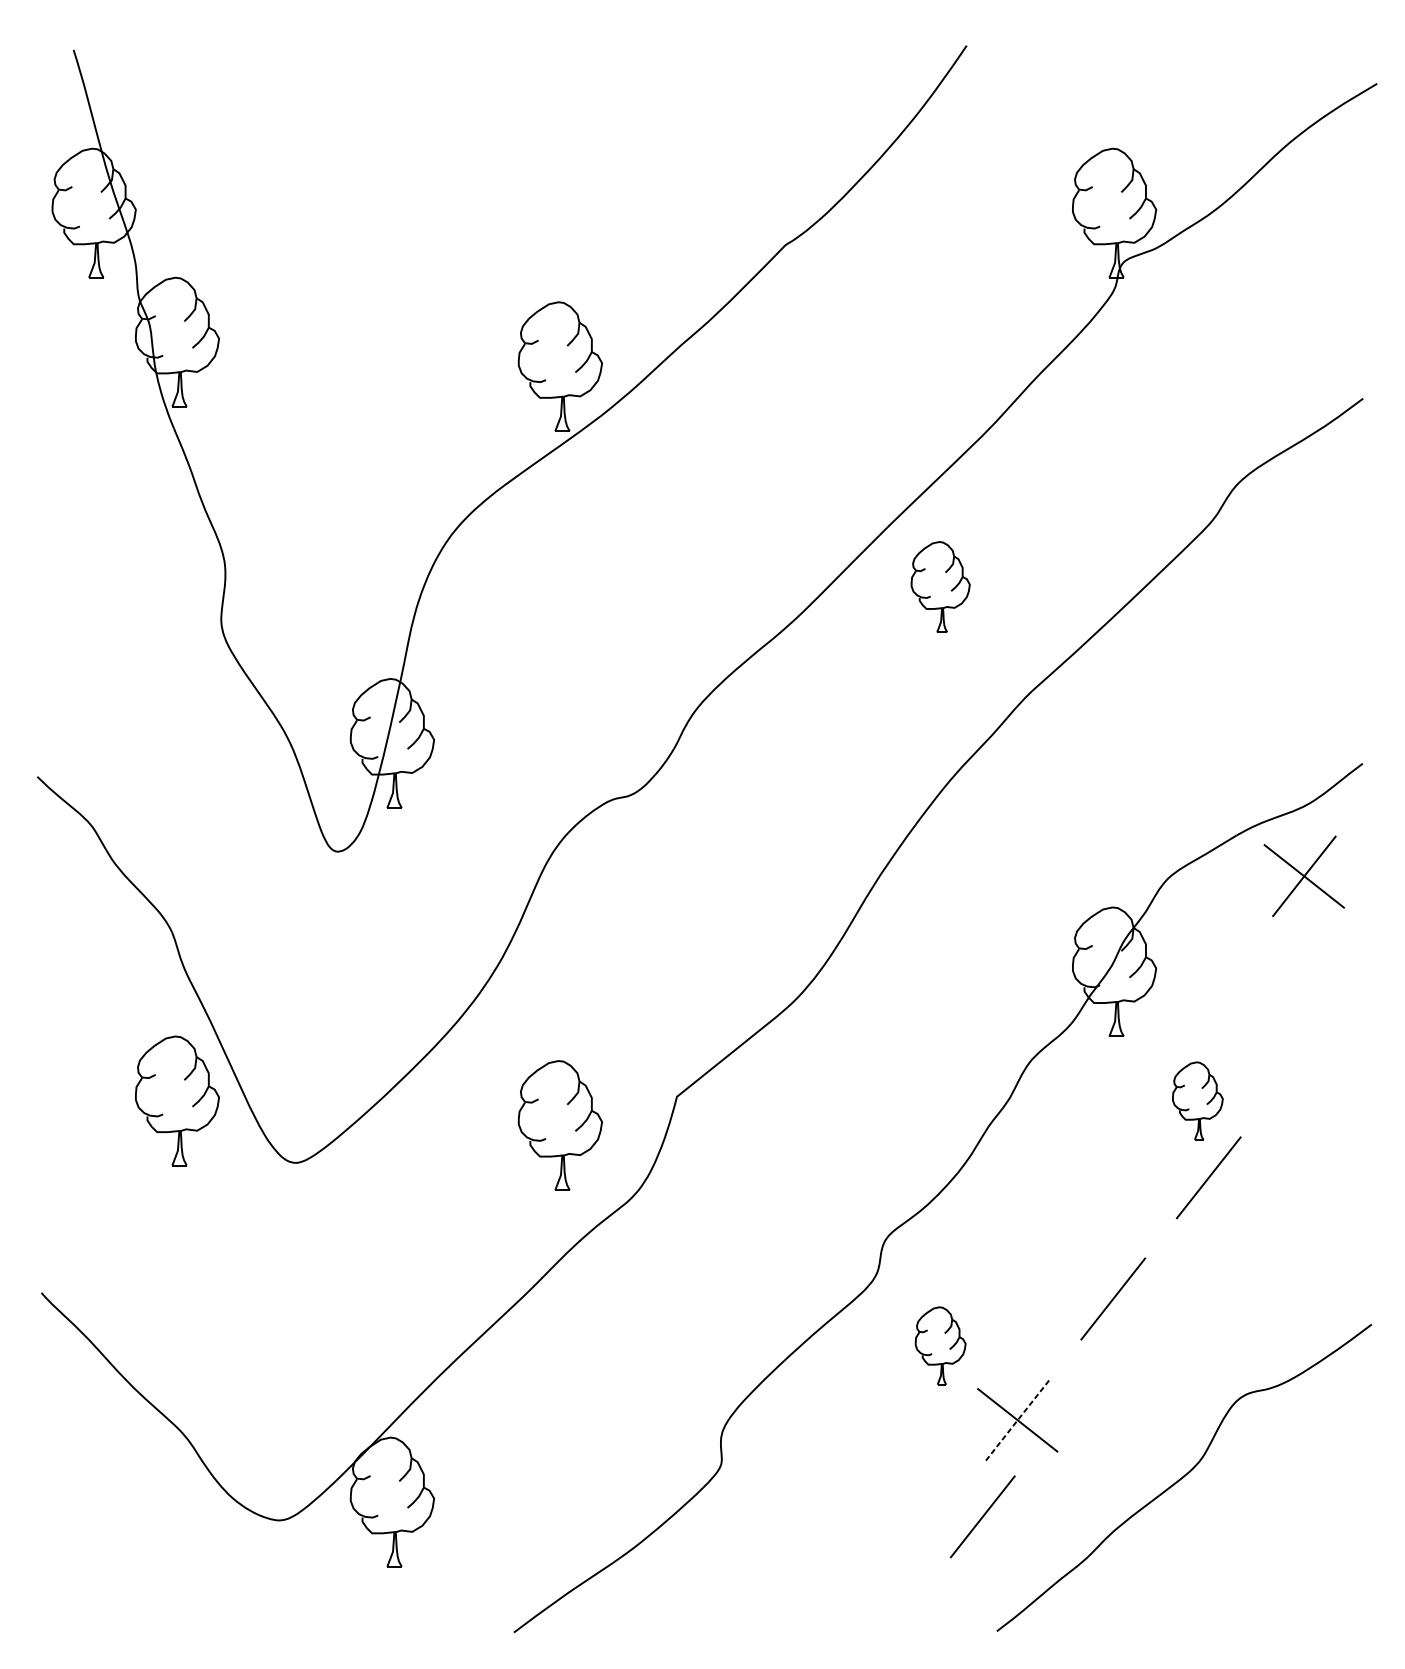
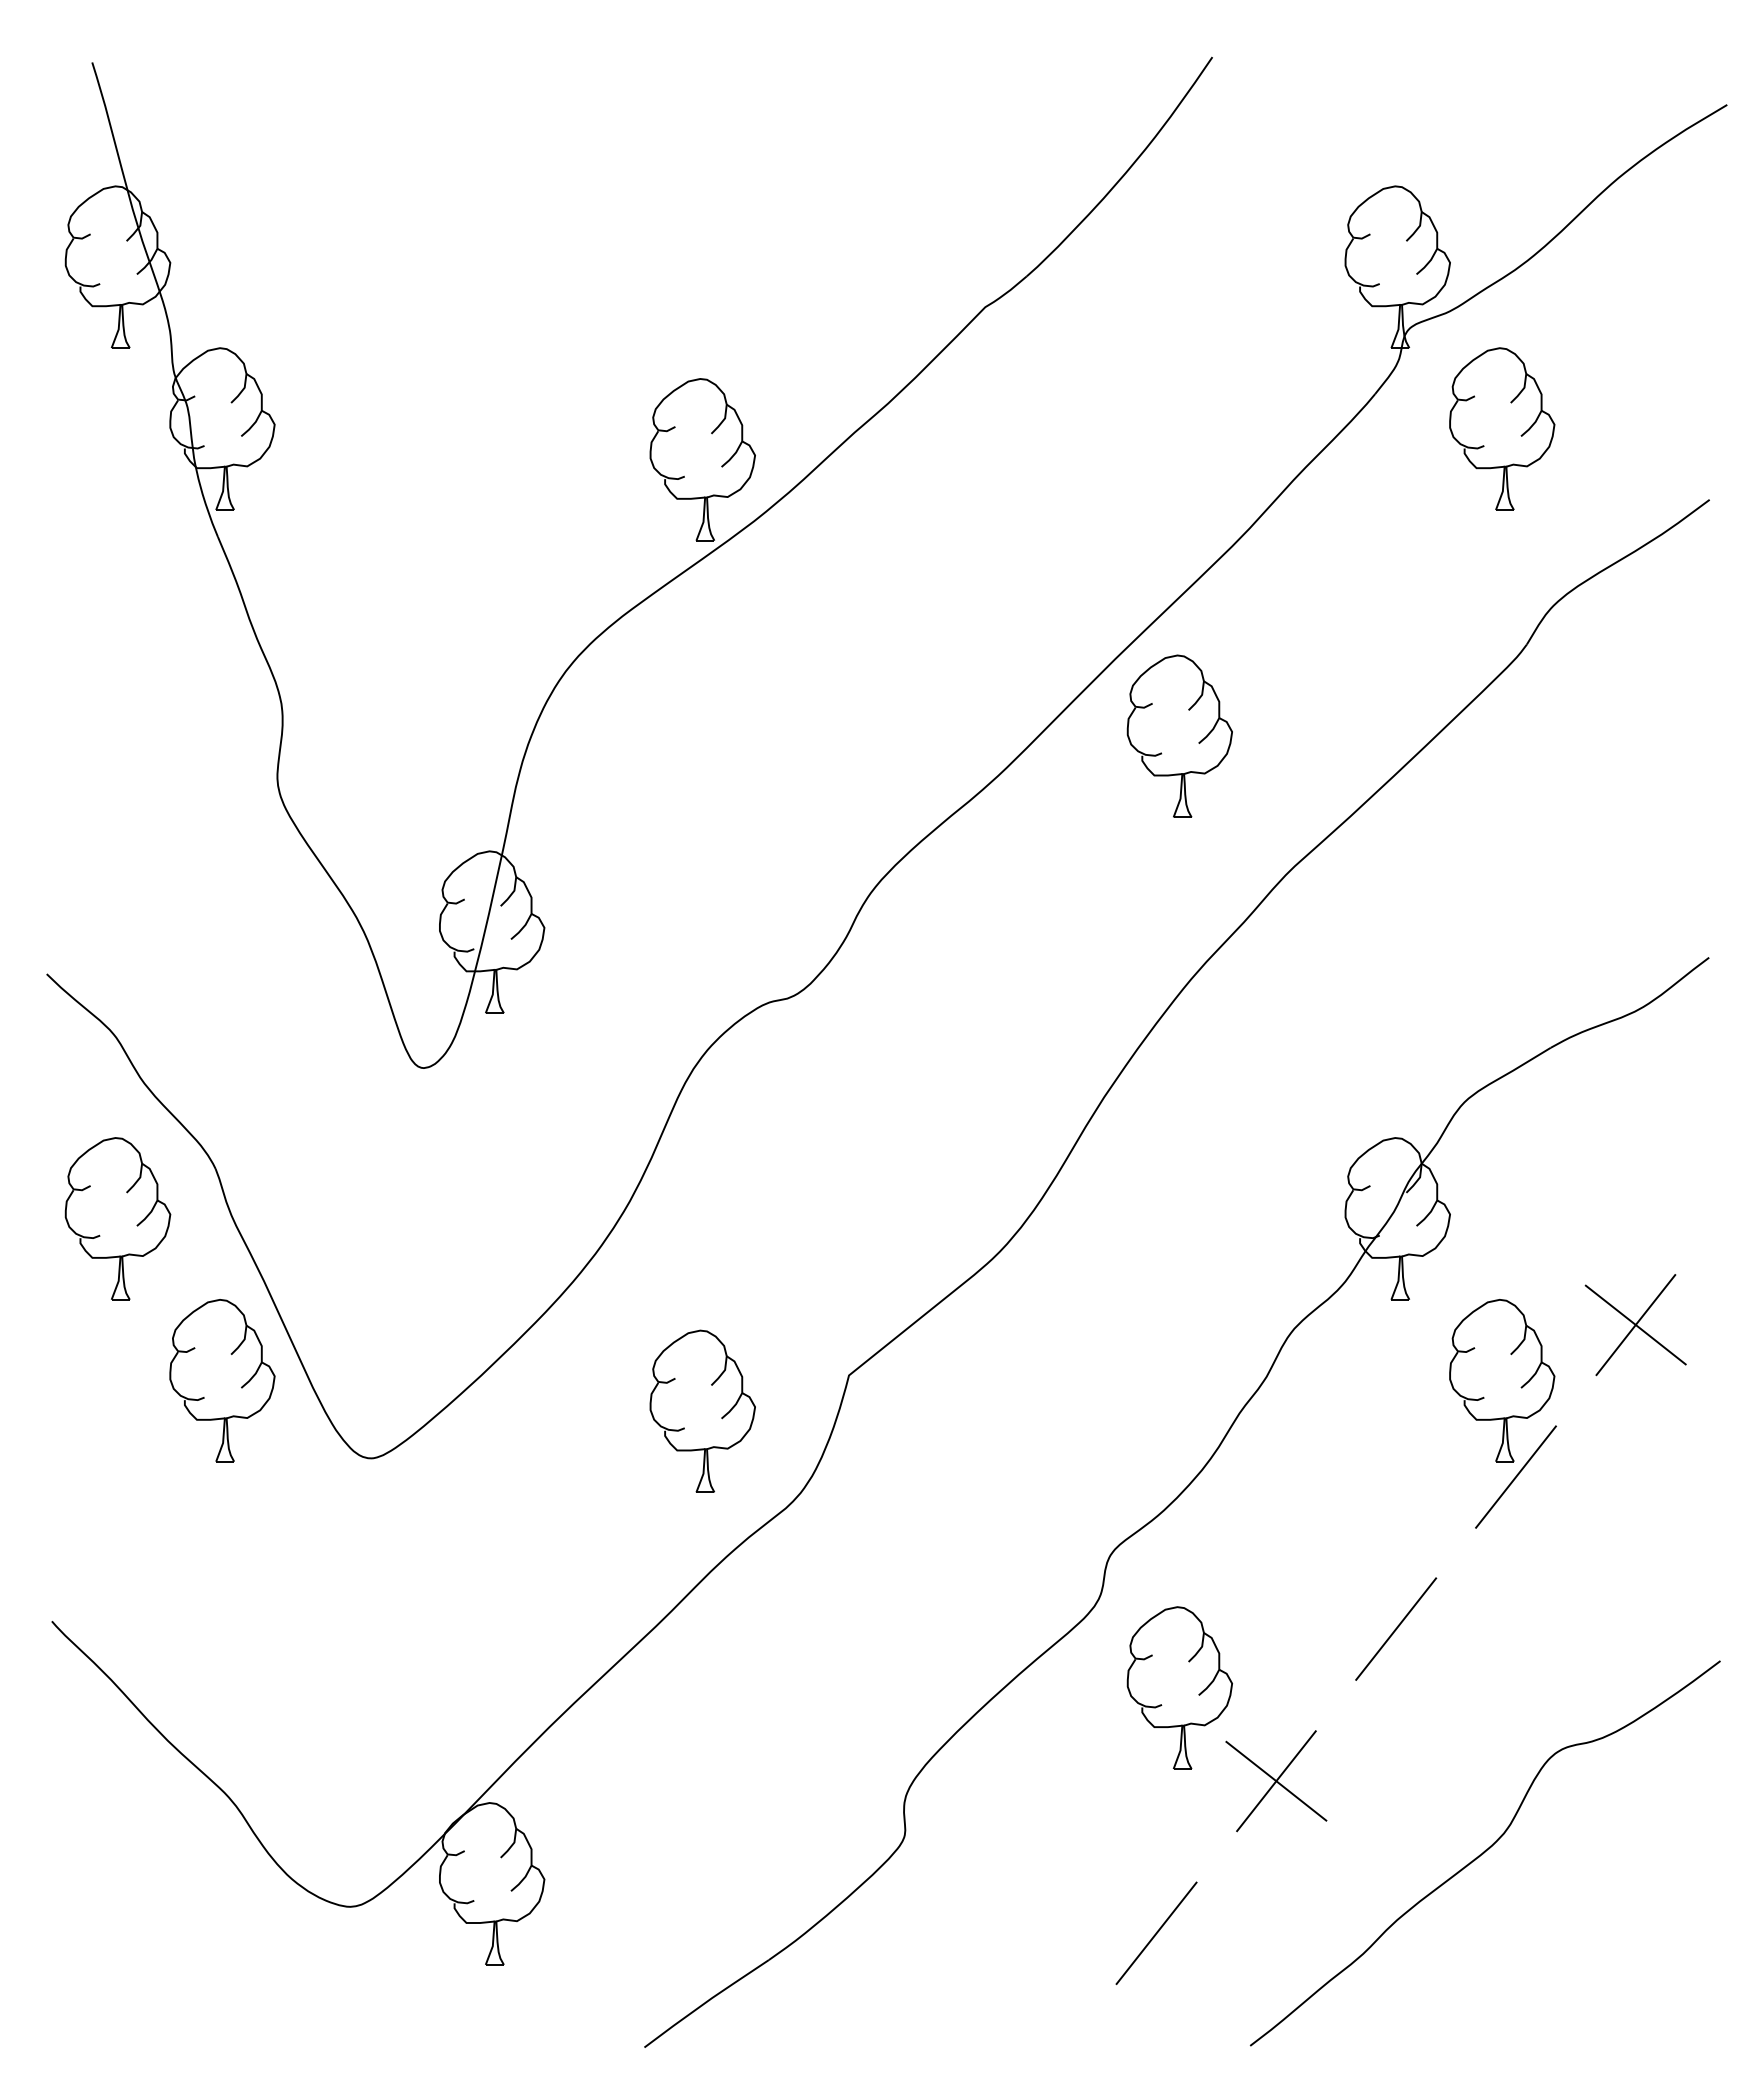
part: (1198, 341) -> (1502, 428), added
part: (940, 586) -> (1179, 735), size x1.43
part: (1304, 876) -> (1635, 1325), moved
part: (93, 971) -> (117, 1218), added
part: (1198, 1100) -> (1502, 1380), size x1.67
part: (940, 1345) -> (1179, 1687), size x1.67
line: (1017, 1420) -> (1276, 1781), dashed -> solid
line: (982, 1516) -> (1156, 1932), moved

